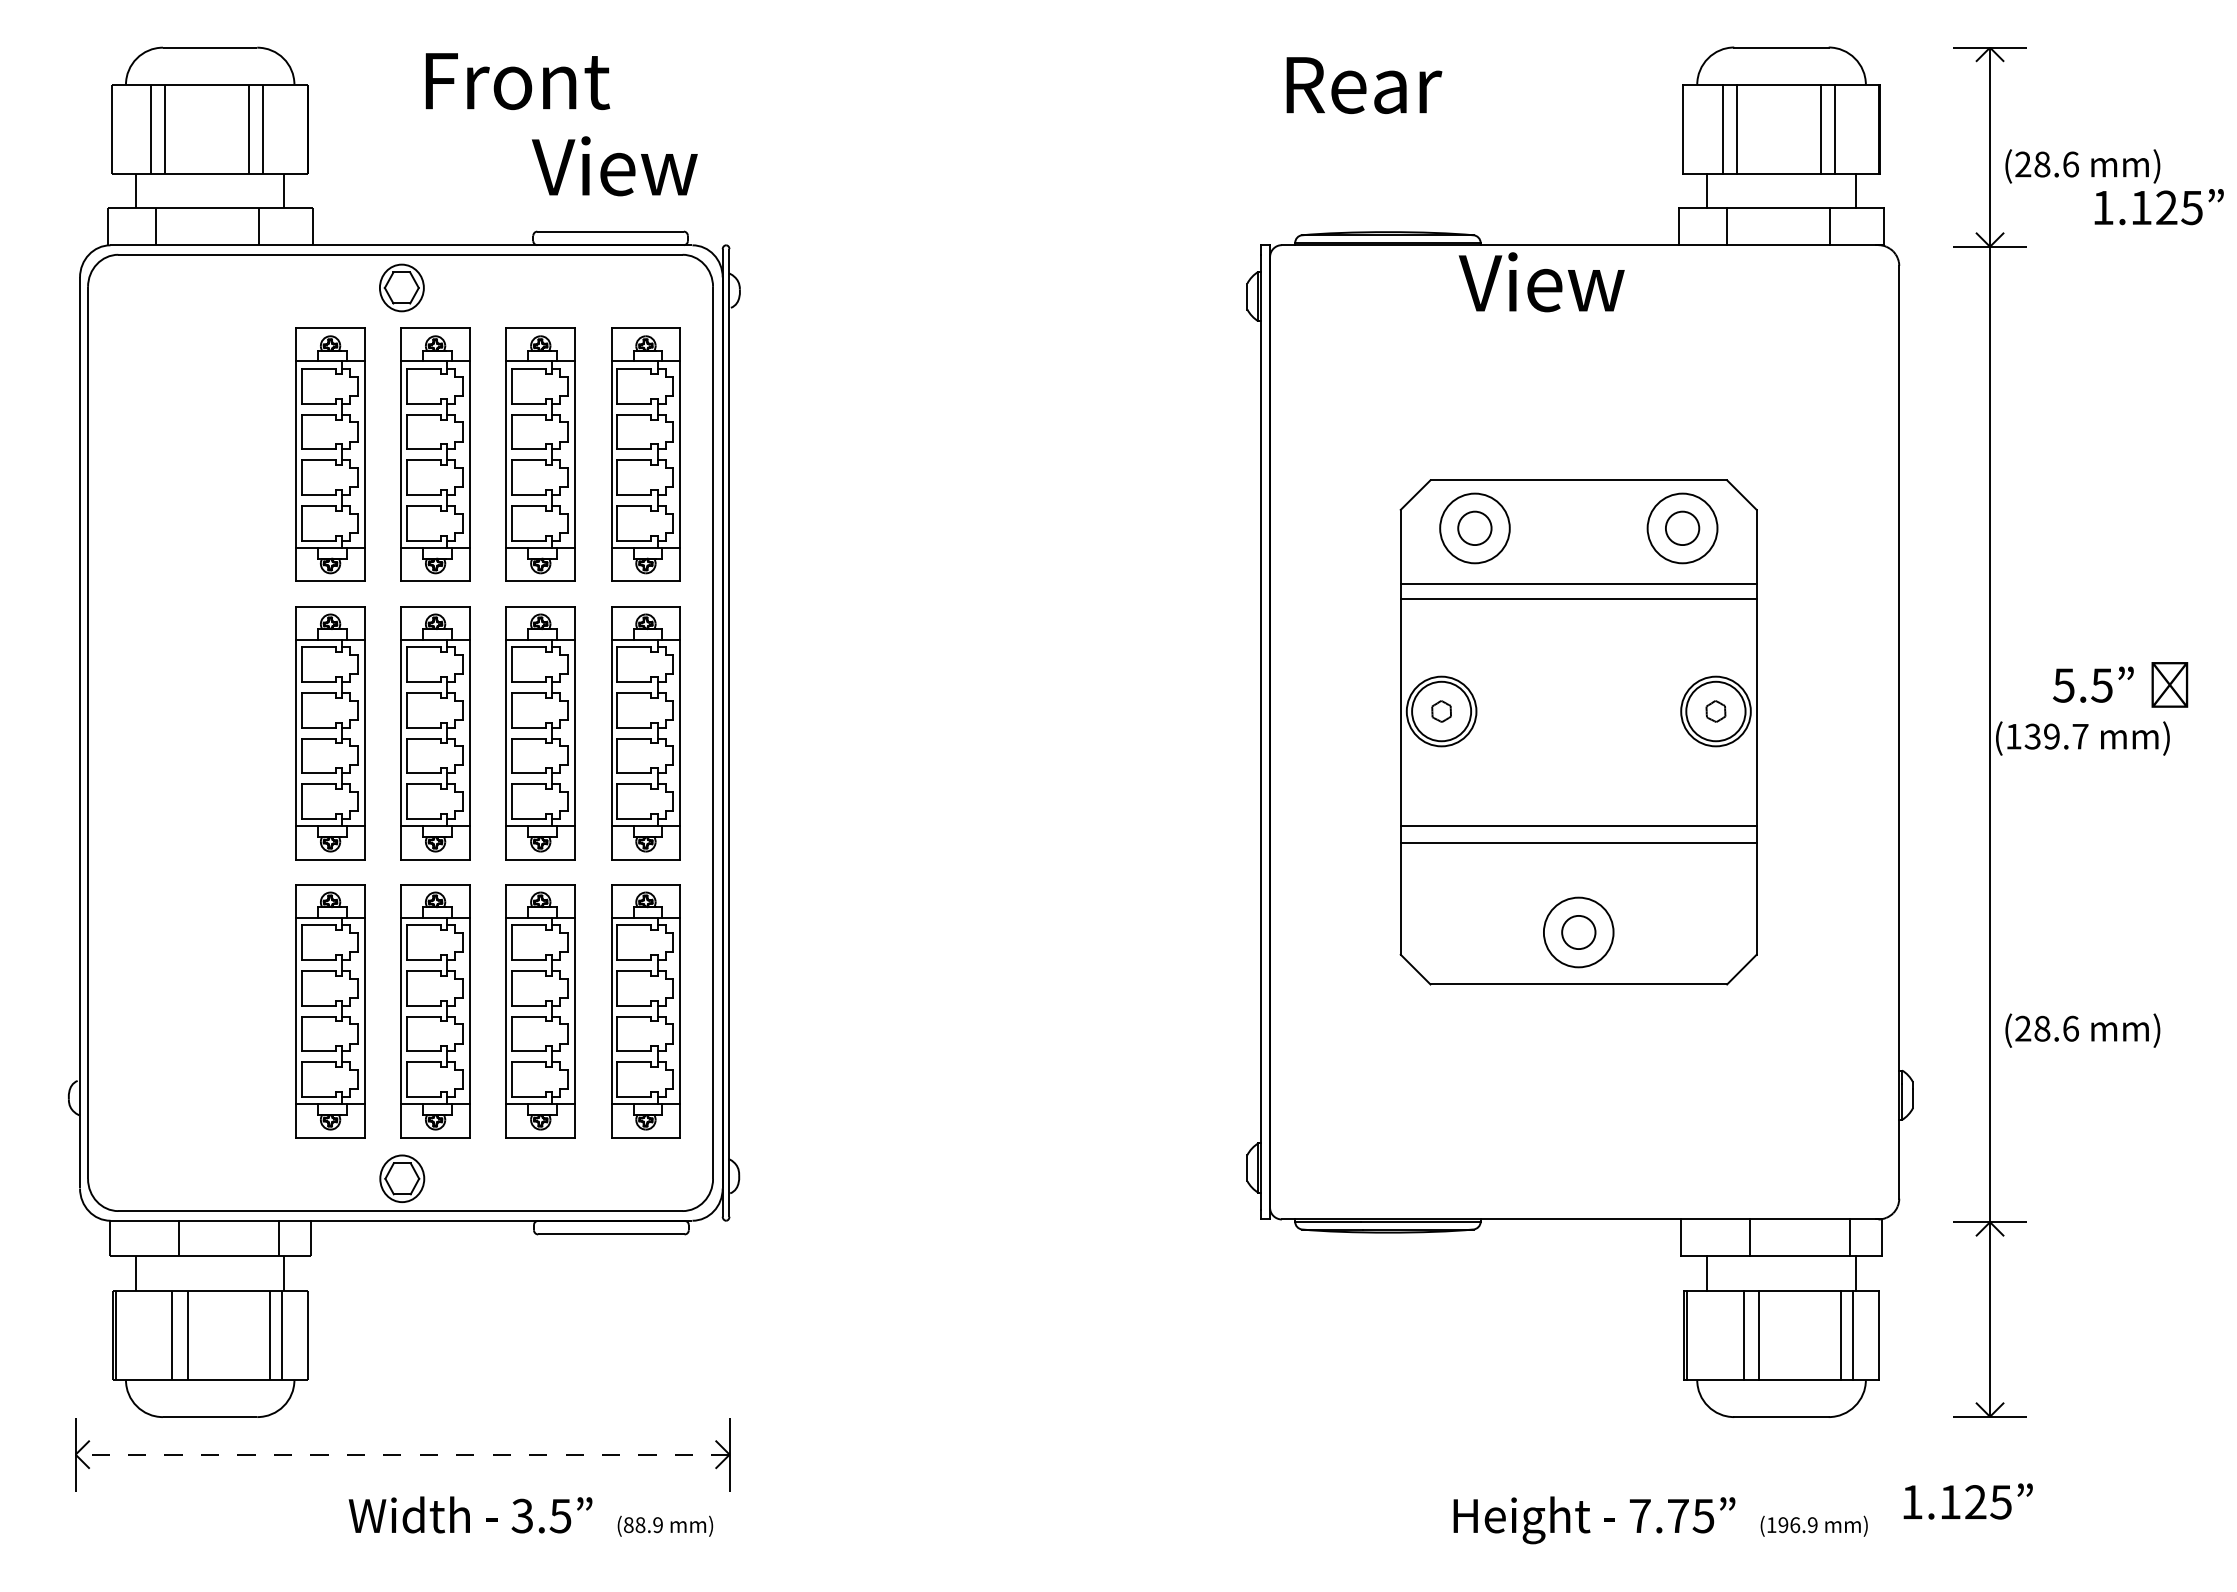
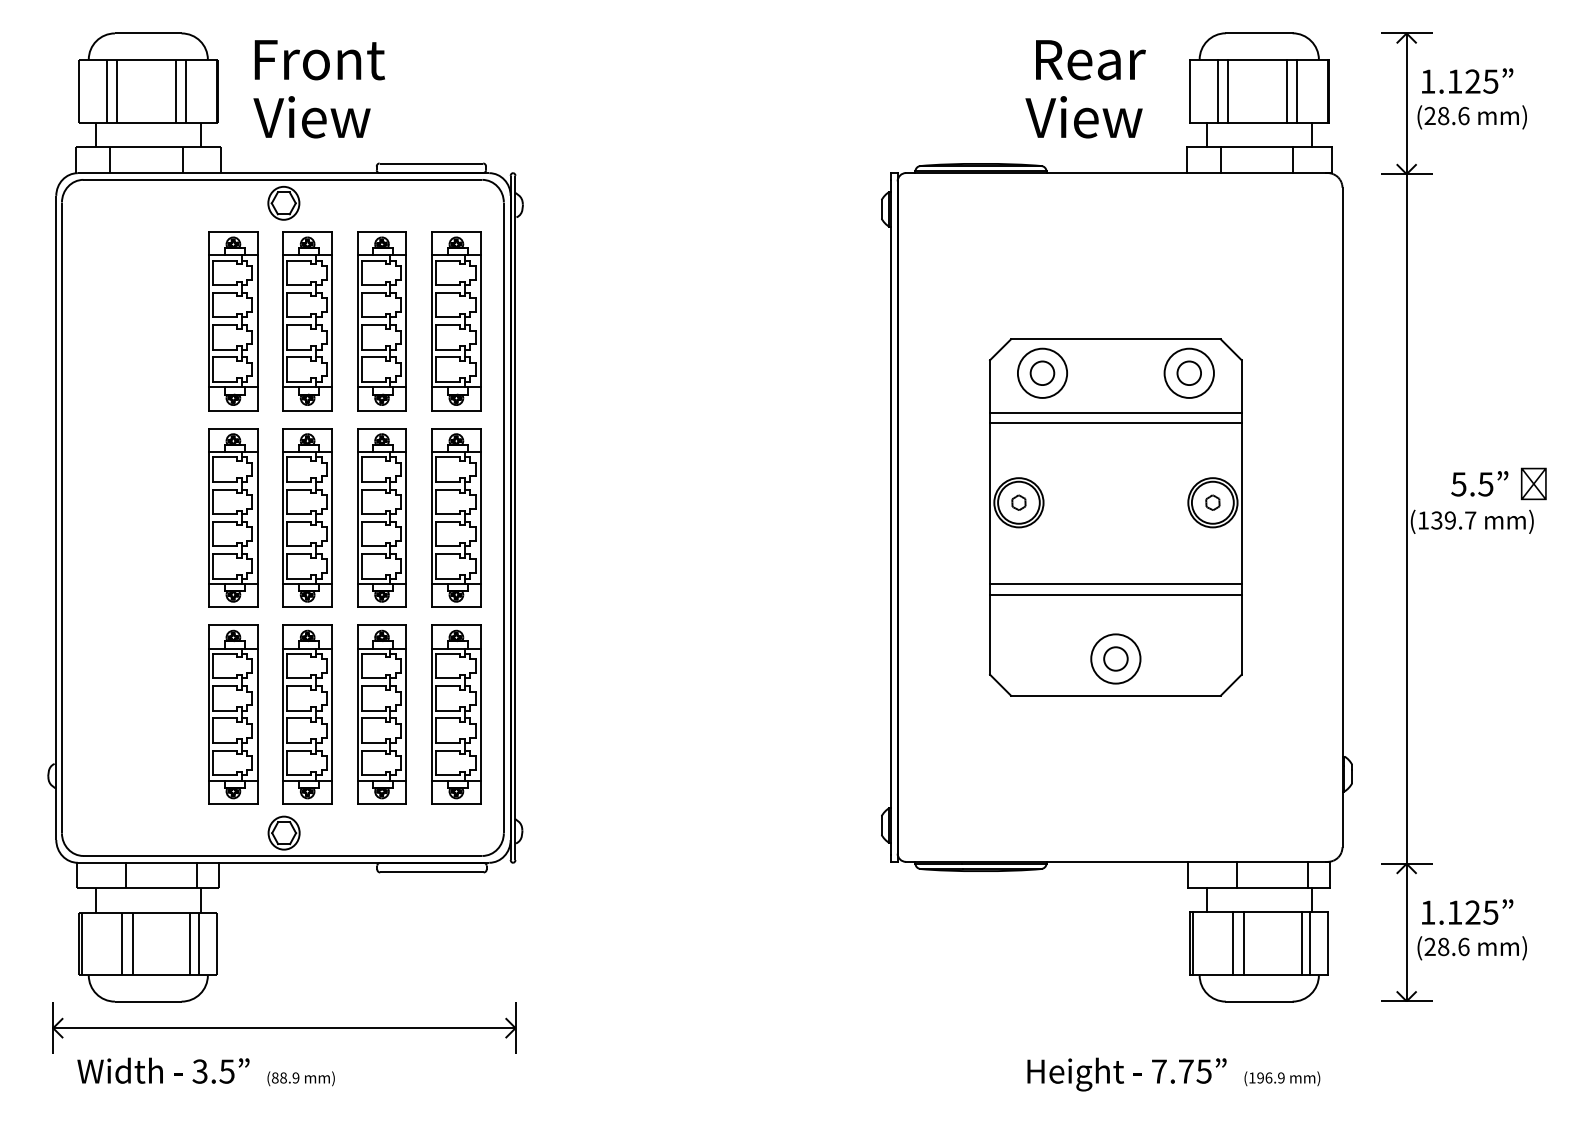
text: (517, 81) -> (319, 60), moved
text: (1364, 85) -> (1090, 60), moved
text: (614, 166) -> (311, 117), moved
text: (2158, 207) -> (1467, 81), moved
text: (1541, 282) -> (1083, 117), moved
text: (2082, 1030) -> (1472, 948), moved
line: (402, 1454) -> (284, 1028), dashed -> solid
text: (1967, 1501) -> (1467, 912), moved
text: (530, 1516) -> (205, 1071), moved

